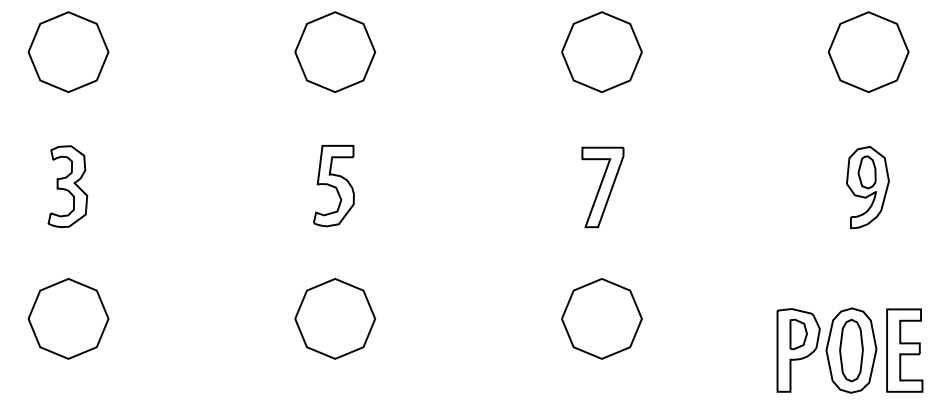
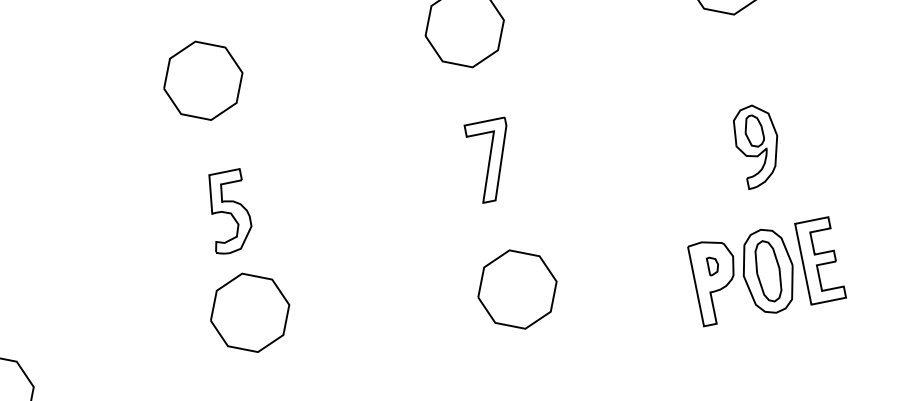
part: (867, 187) -> (757, 145), moved
part: (335, 318) -> (250, 312), moved
part: (798, 334) -> (713, 266), size x0.6

